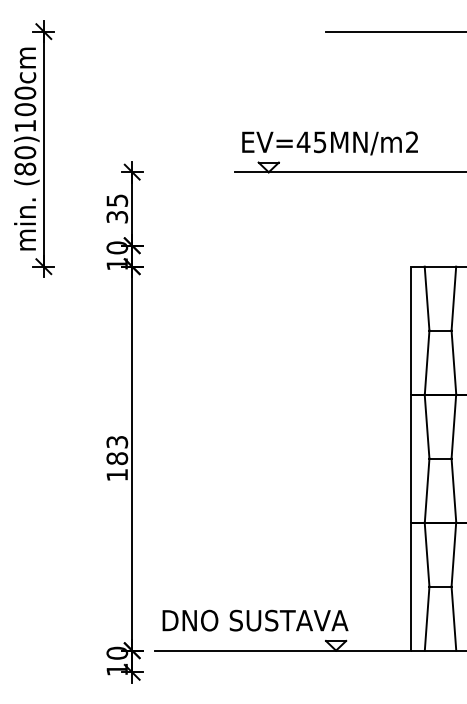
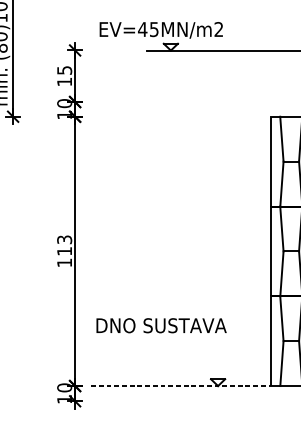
text: (329, 143) -> (160, 30), moved
text: (117, 217) -> (64, 82), 35 -> 15
text: (117, 458) -> (64, 251), 183 -> 113
text: (255, 620) -> (161, 325), moved
line: (283, 650) -> (181, 385), solid -> dashed

